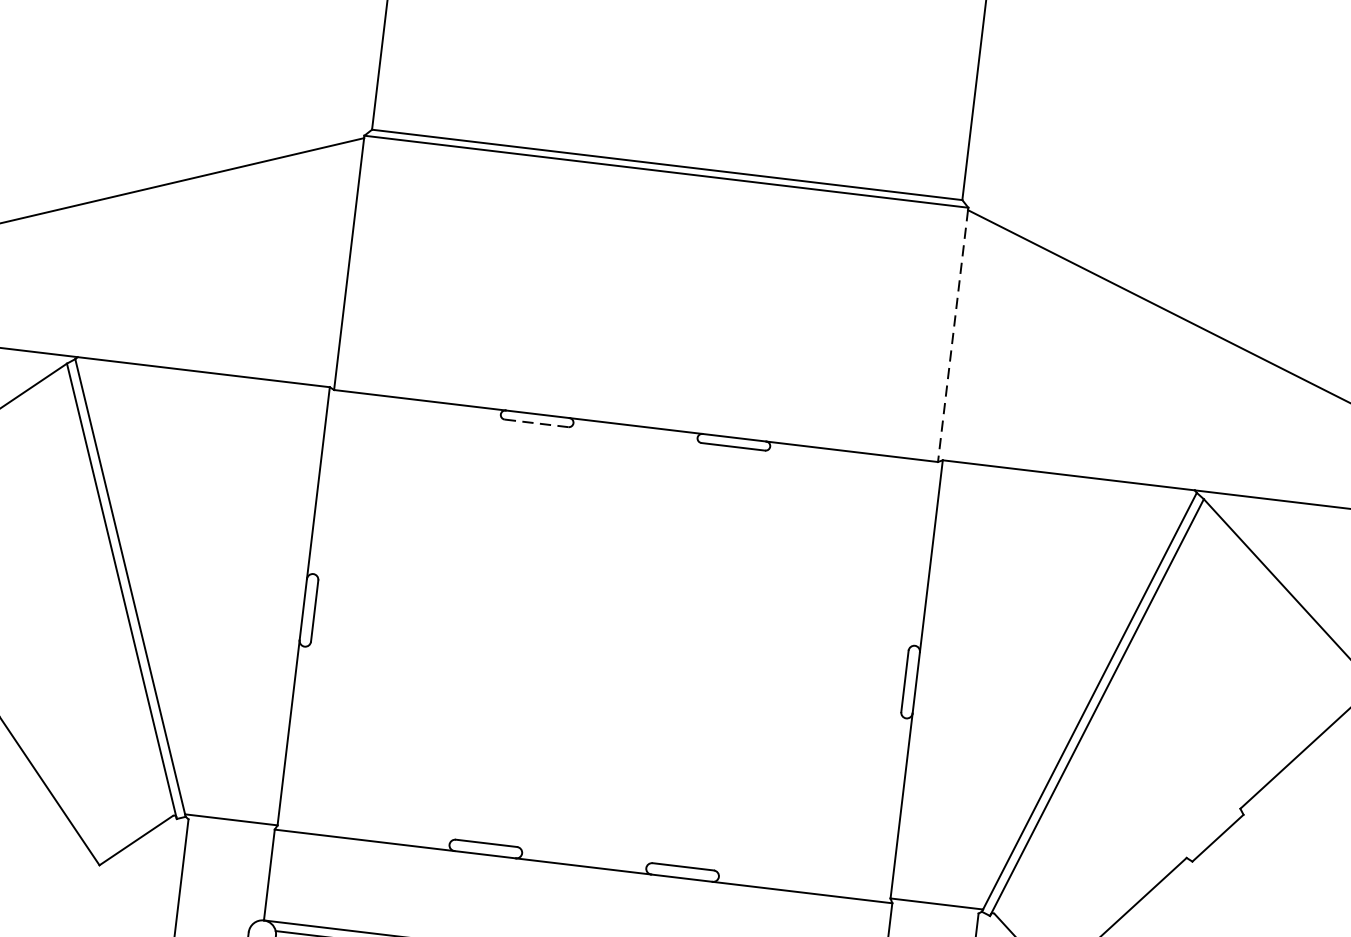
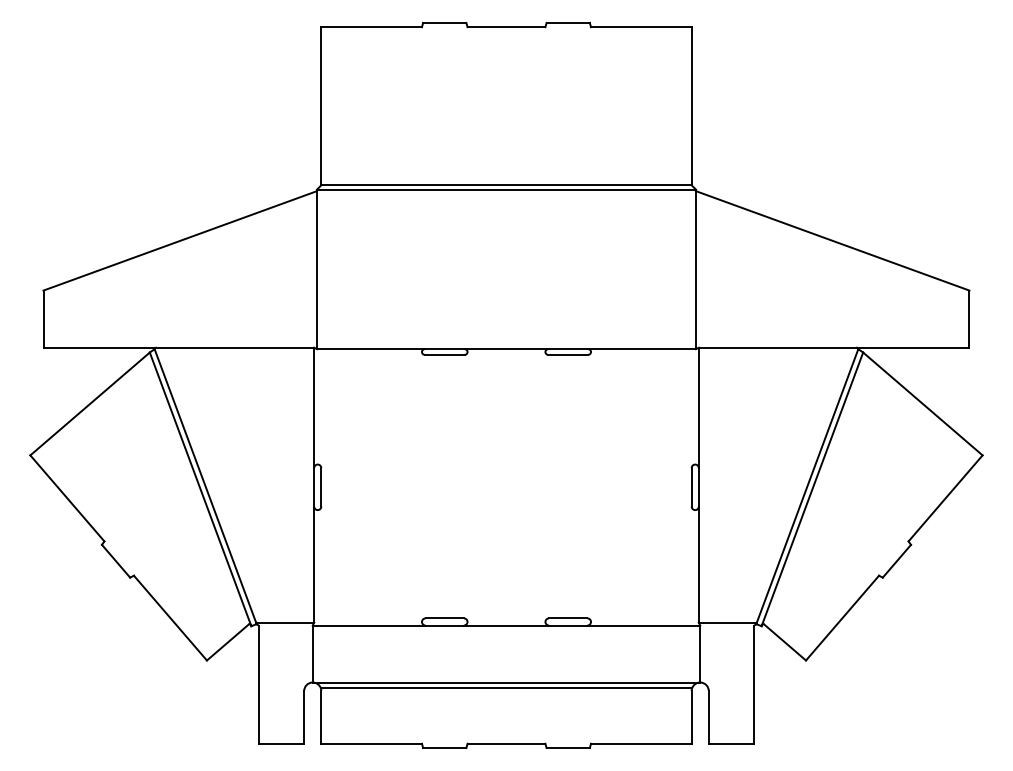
line: (952, 336) -> (695, 270), dashed -> solid
line: (536, 422) -> (444, 354), dashed -> solid

